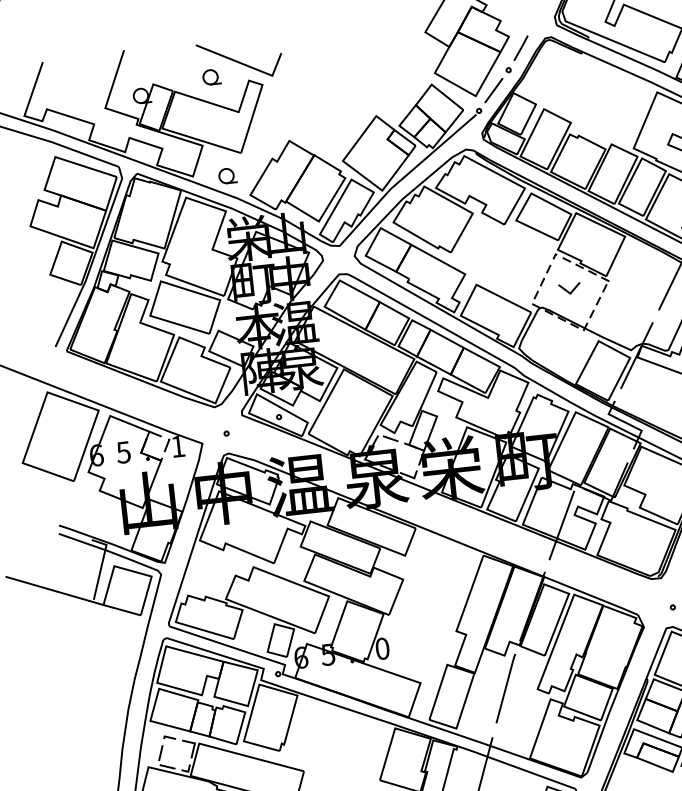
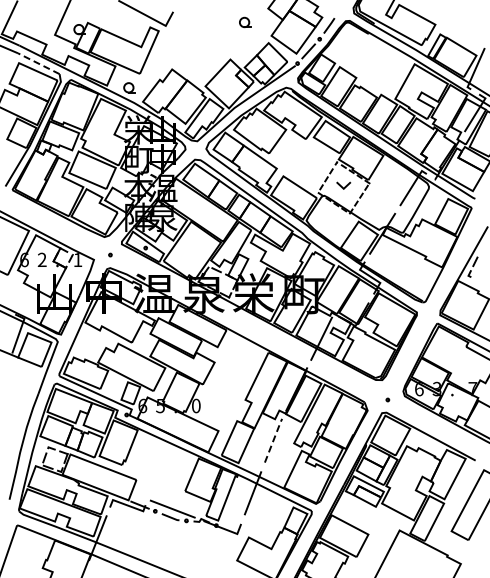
part: (211, 77) -> (245, 22), moved
line: (85, 154) -> (38, 63), solid -> dashed
text: (122, 451) -> (41, 259), 5 -> 2
line: (505, 686) -> (273, 439), solid -> dashed

